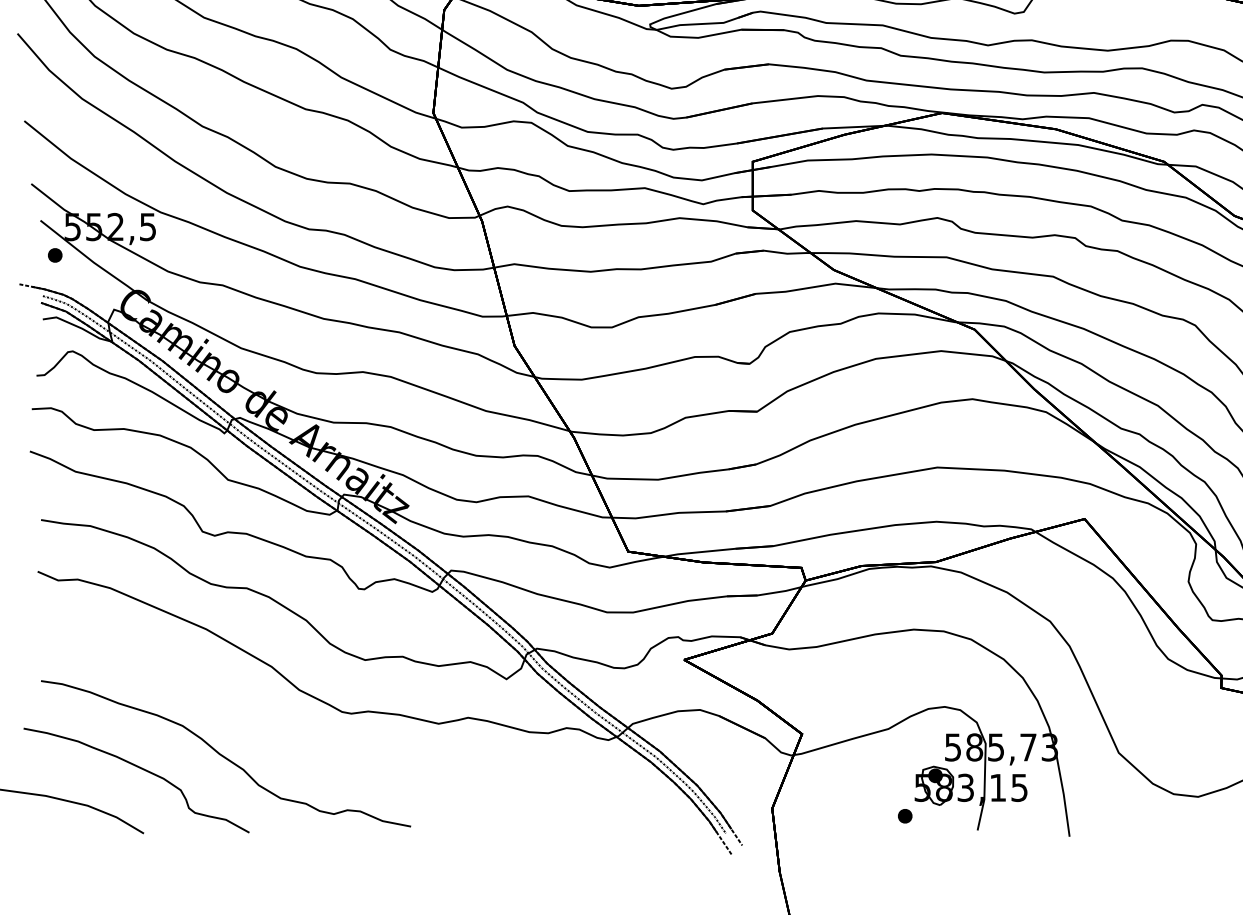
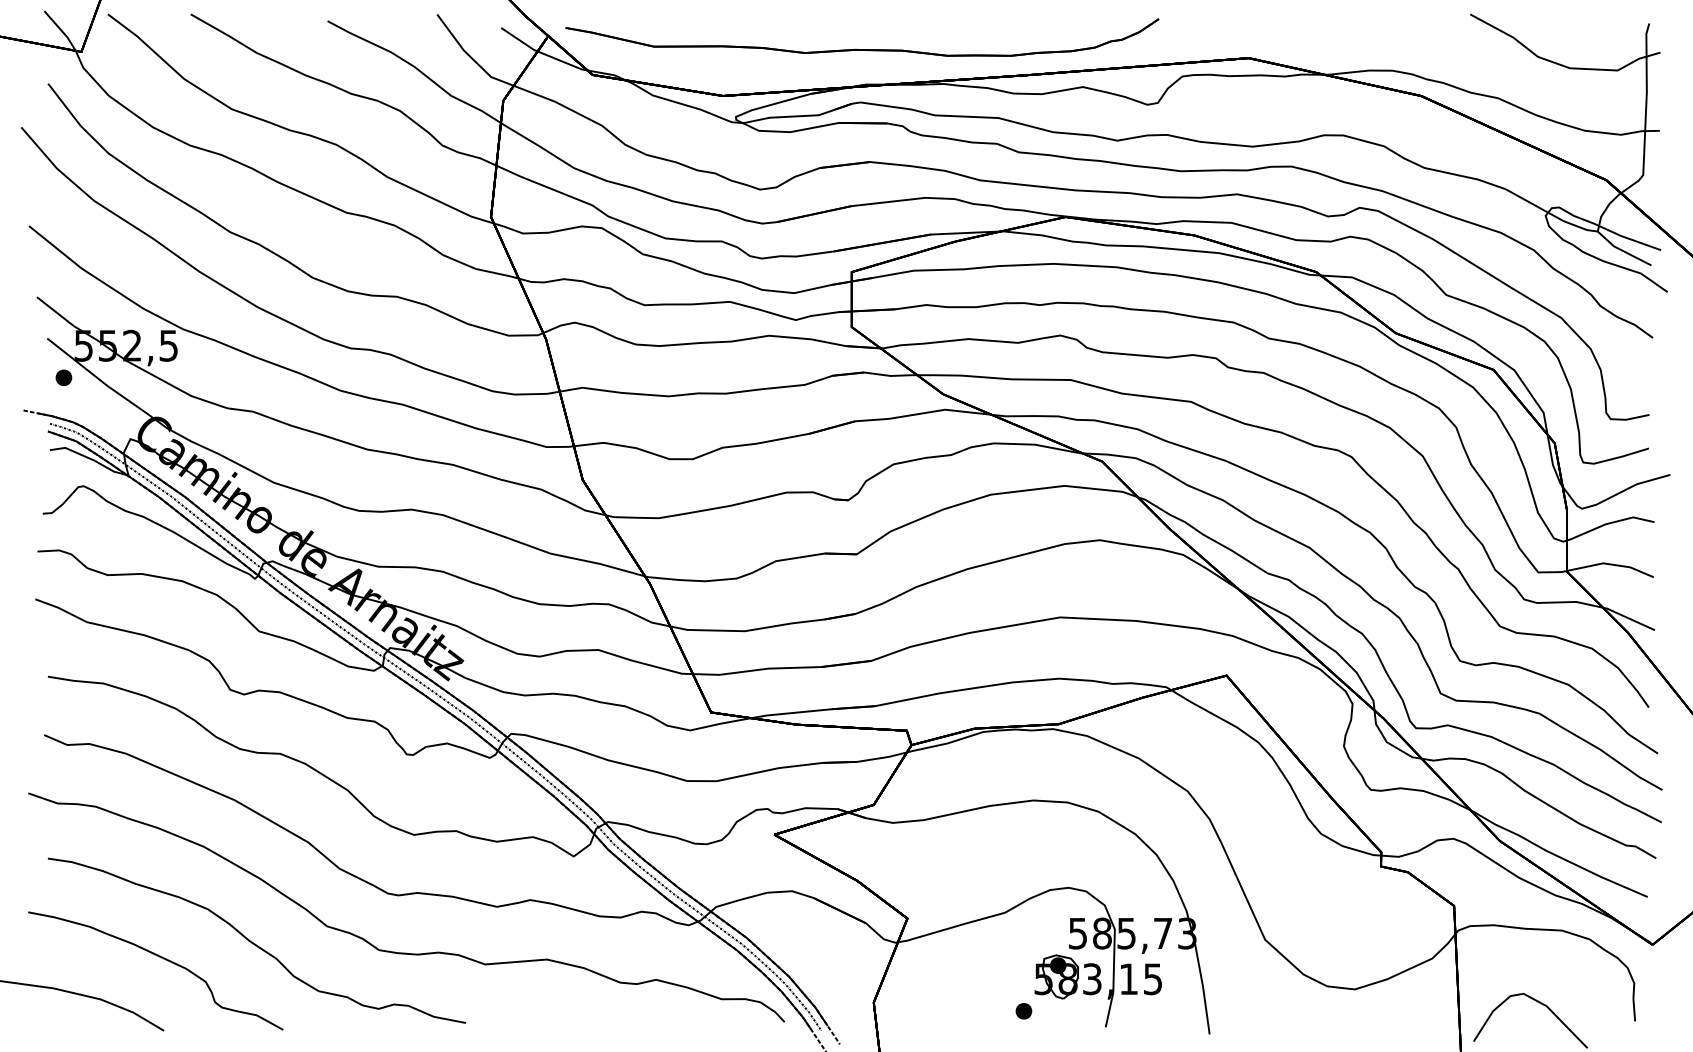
curve: (358, 764) -> (406, 952), added

